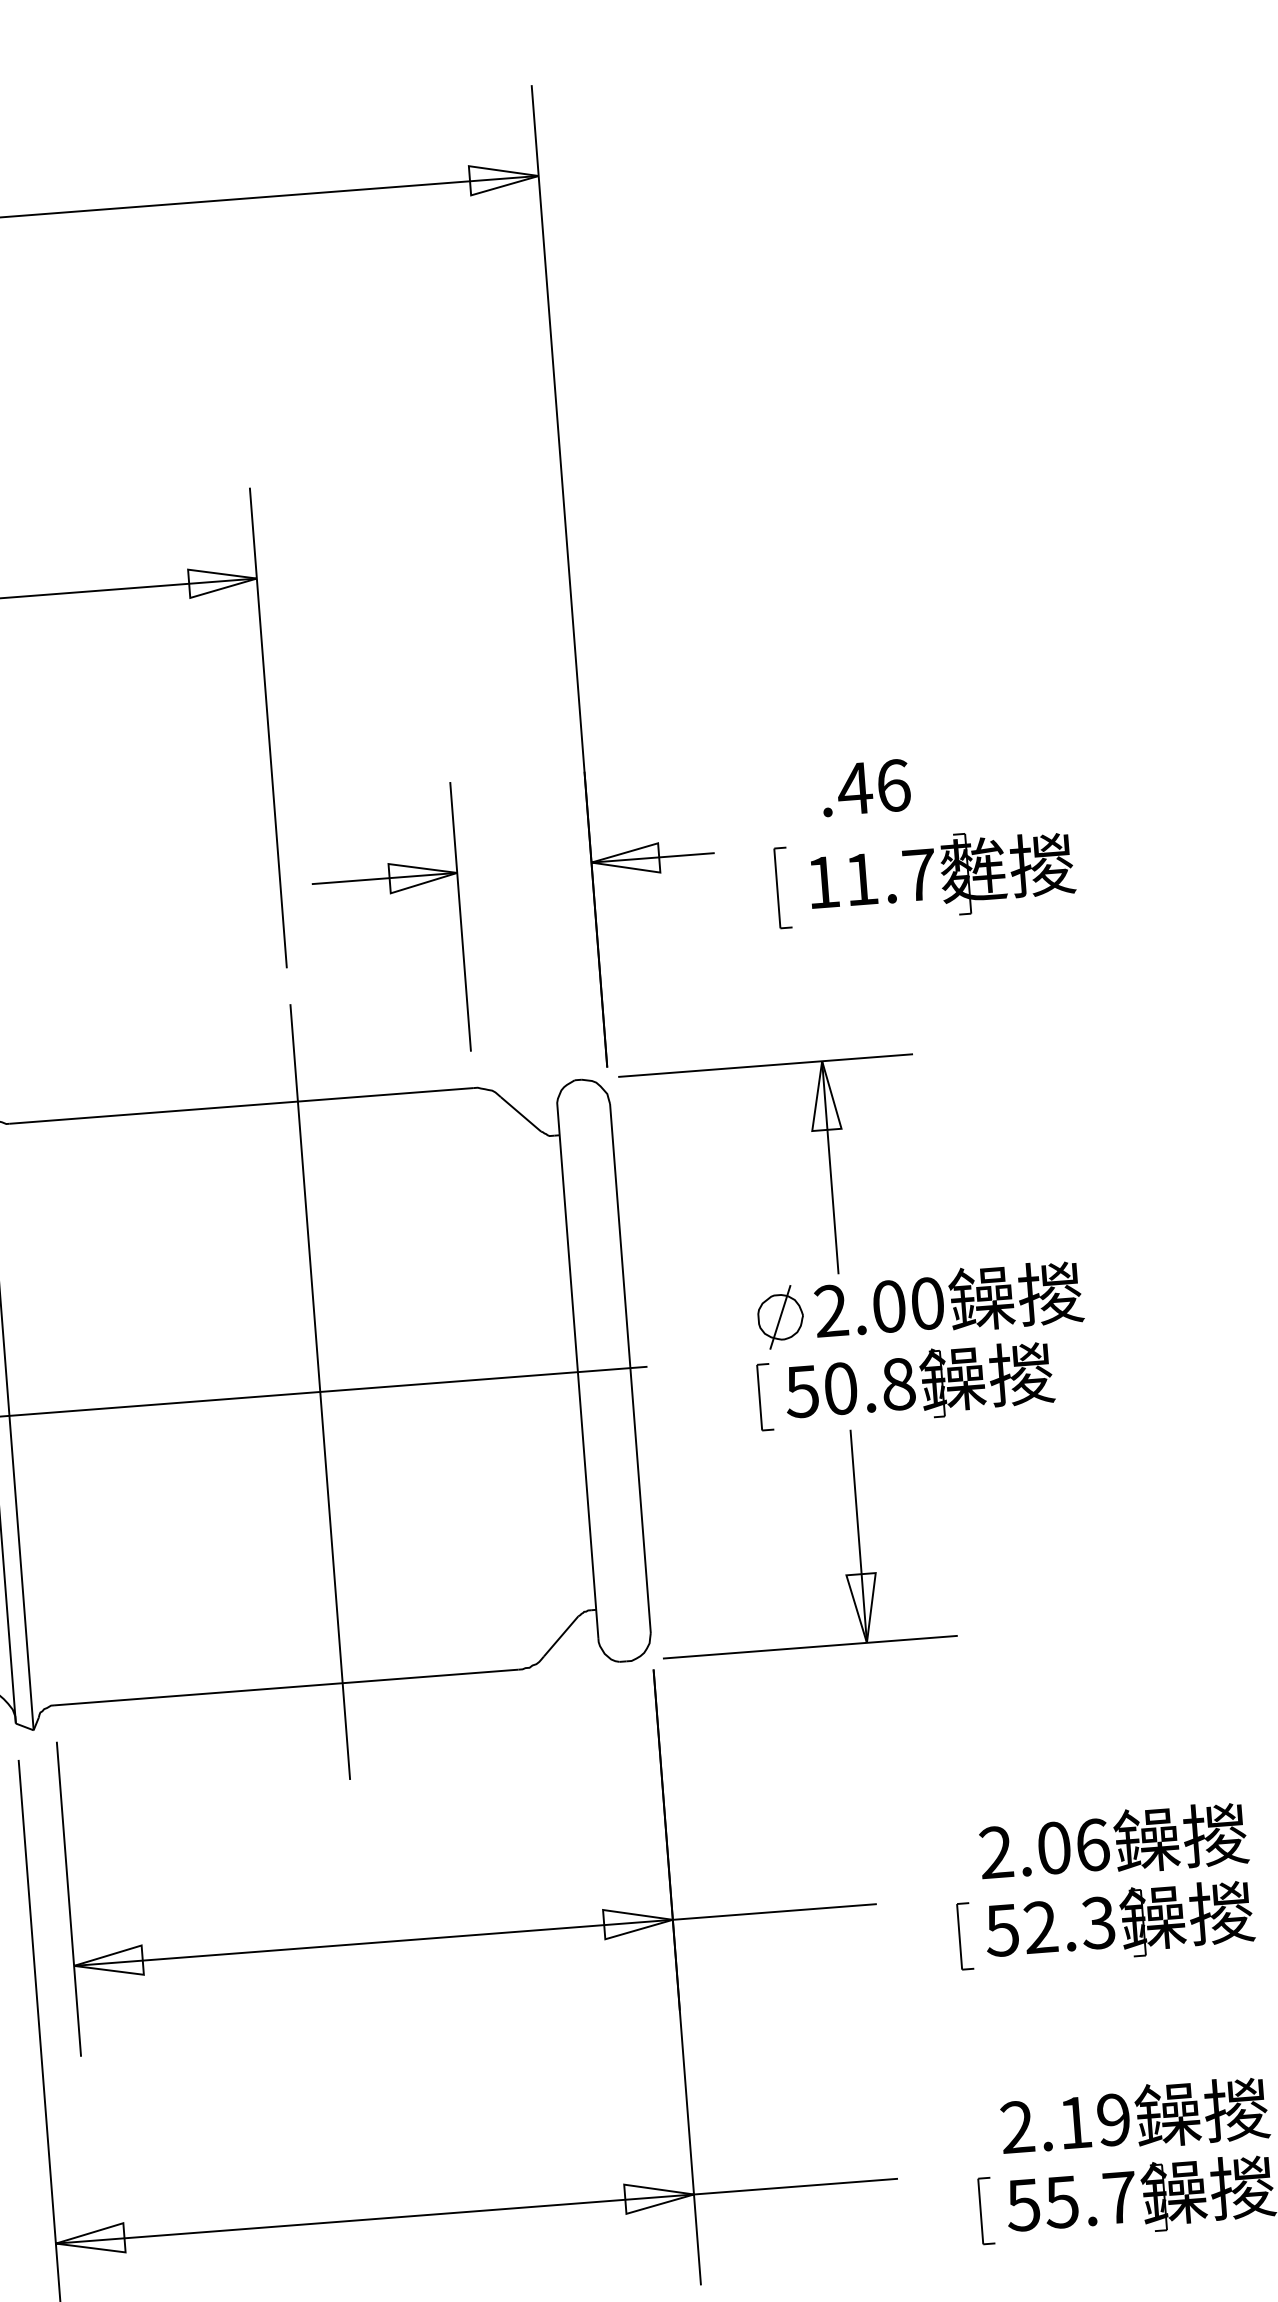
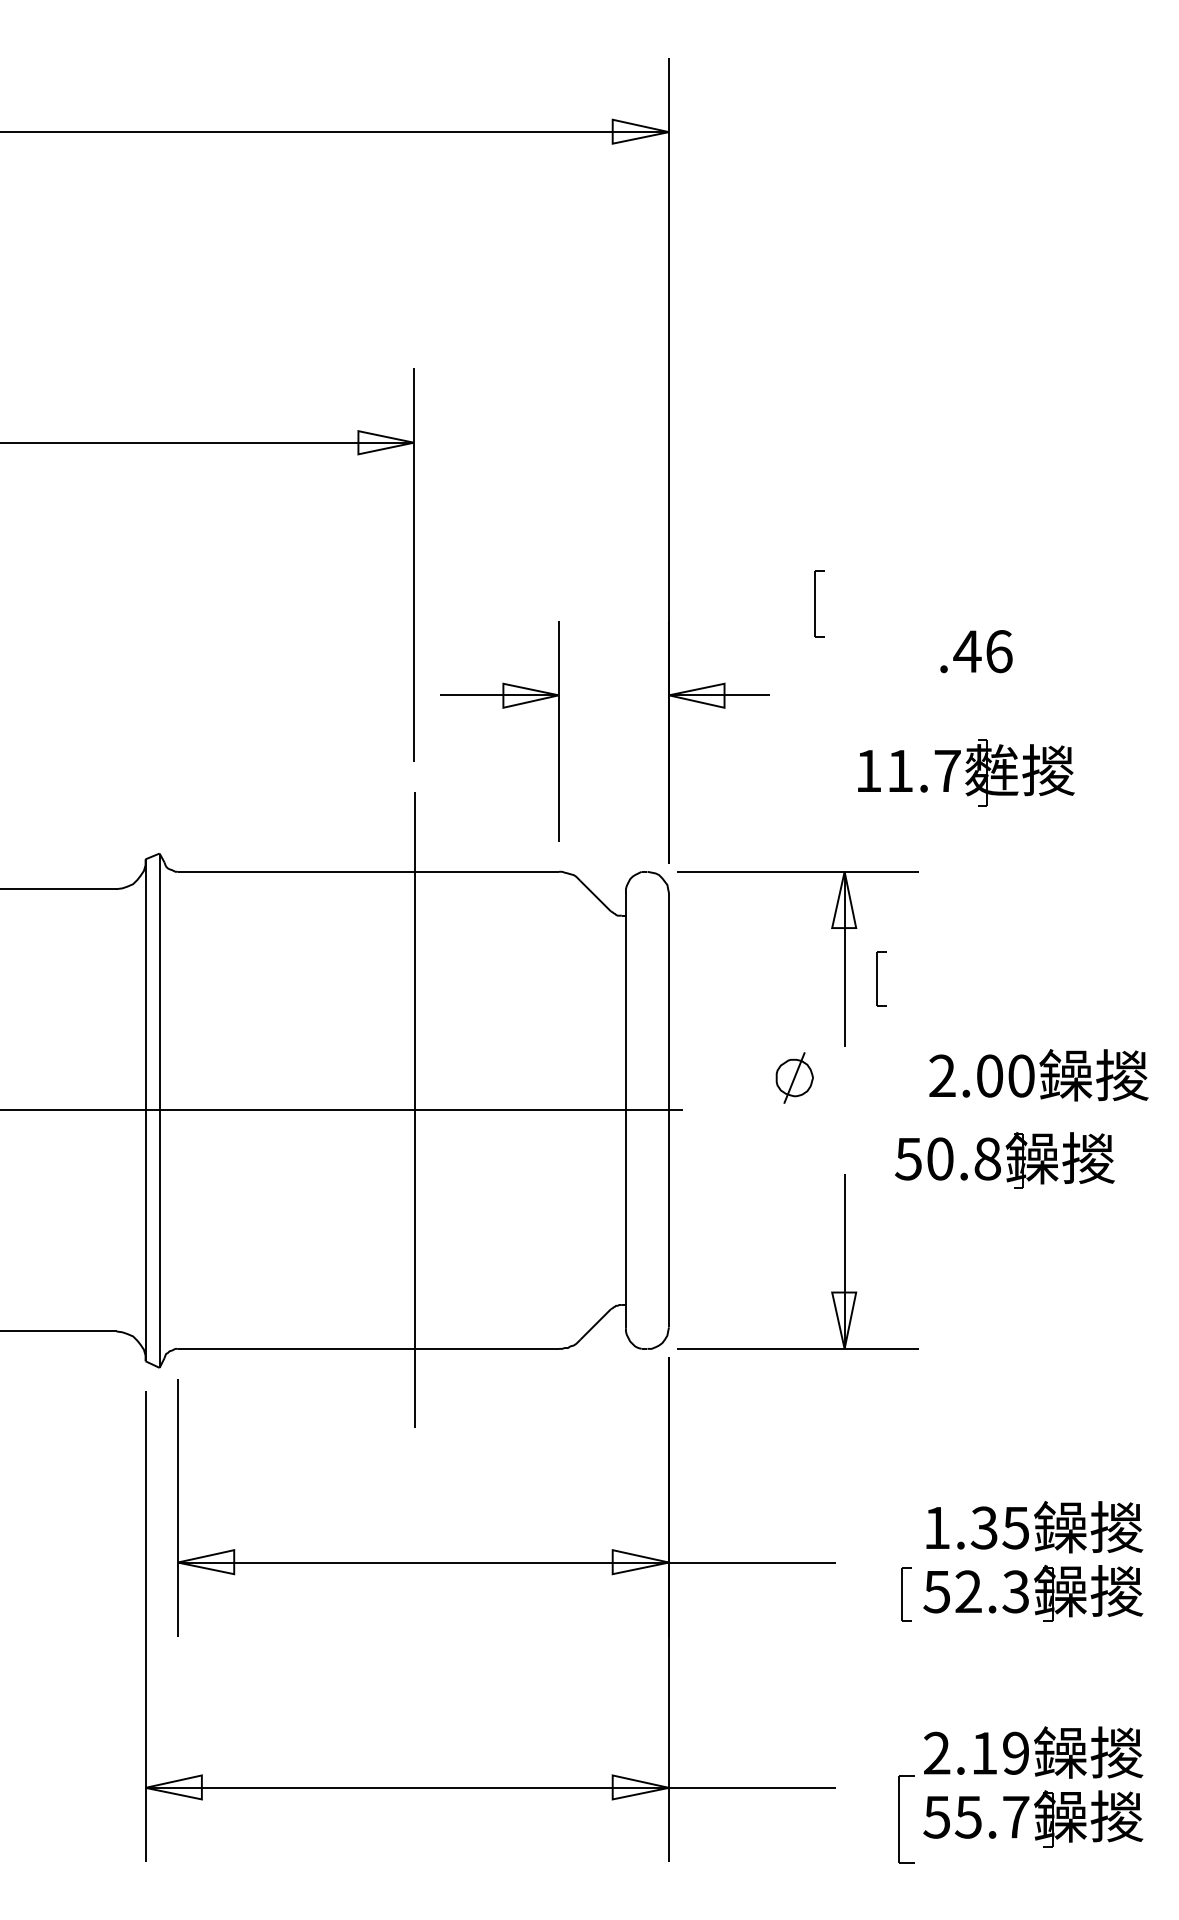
text: (865, 787) -> (976, 651), moved
part: (942, 875) -> (966, 772), moved
part: (782, 887) -> (819, 603), moved
text: (948, 1301) -> (1038, 1075), moved
part: (919, 1384) -> (1004, 1160), moved
part: (765, 1396) -> (881, 978), moved
text: (1044, 1848) -> (976, 1527), 2.06 -> 1.35
part: (986, 2210) -> (906, 1819), size x1.6

